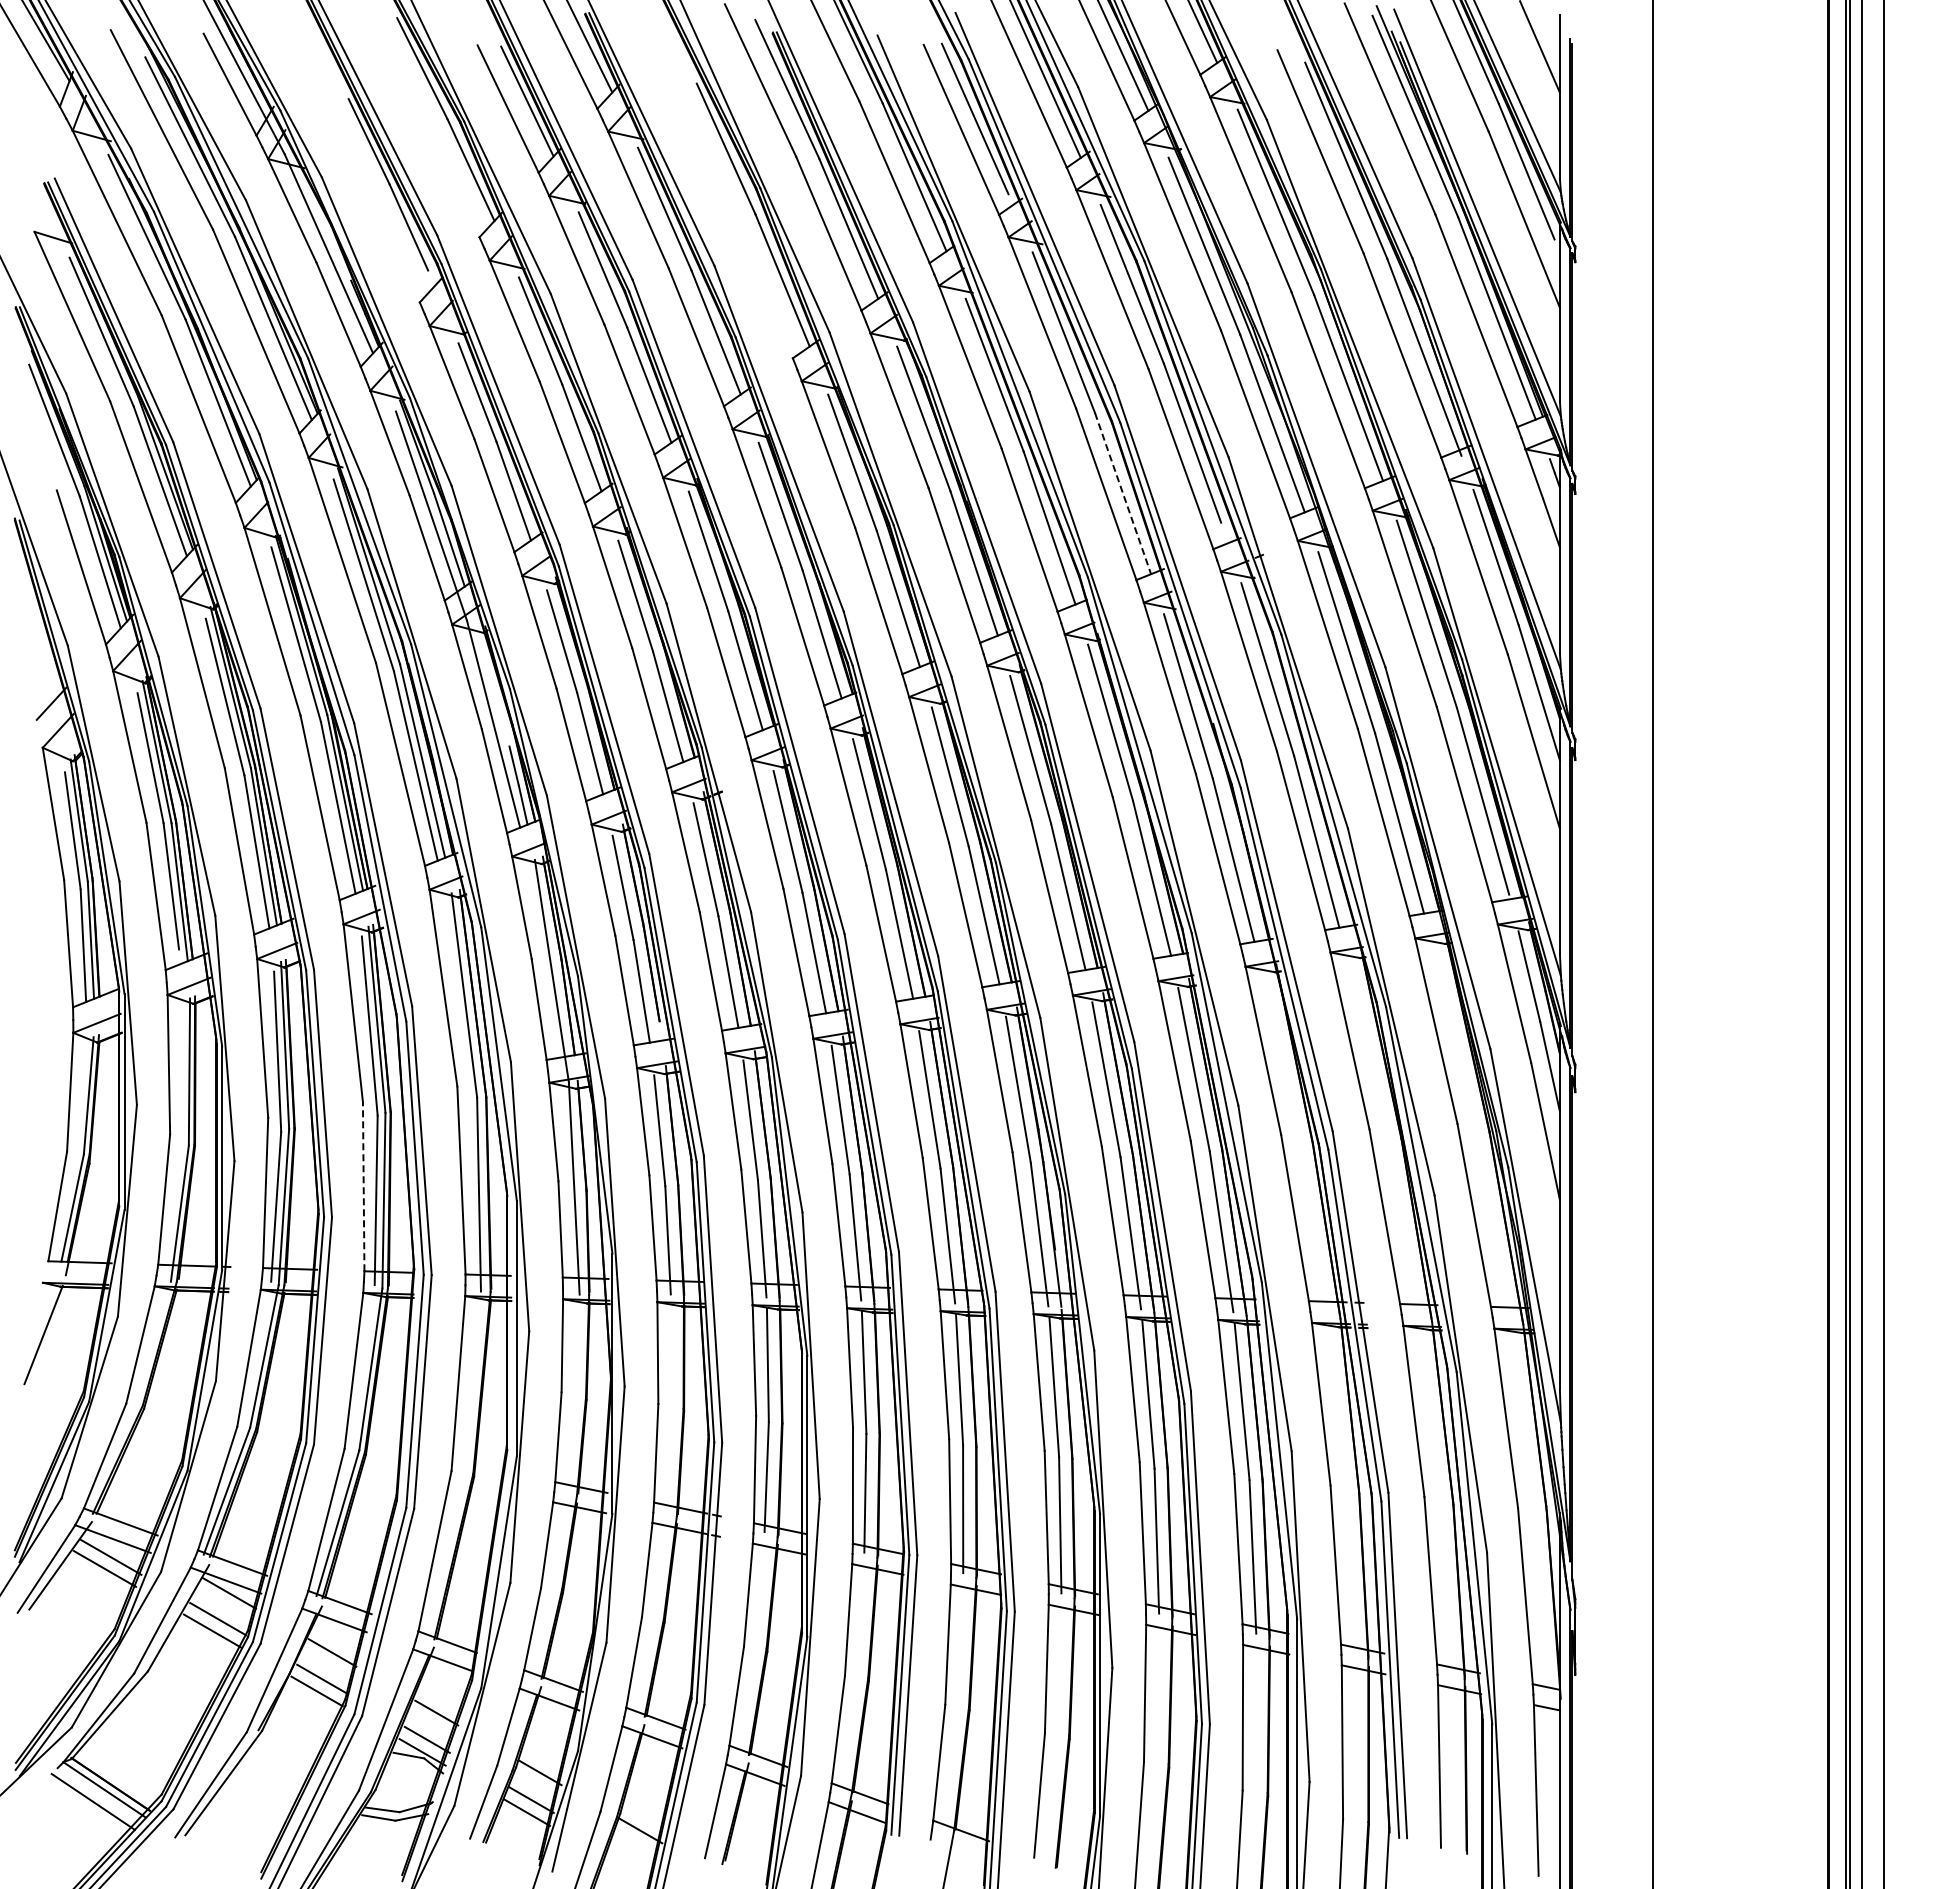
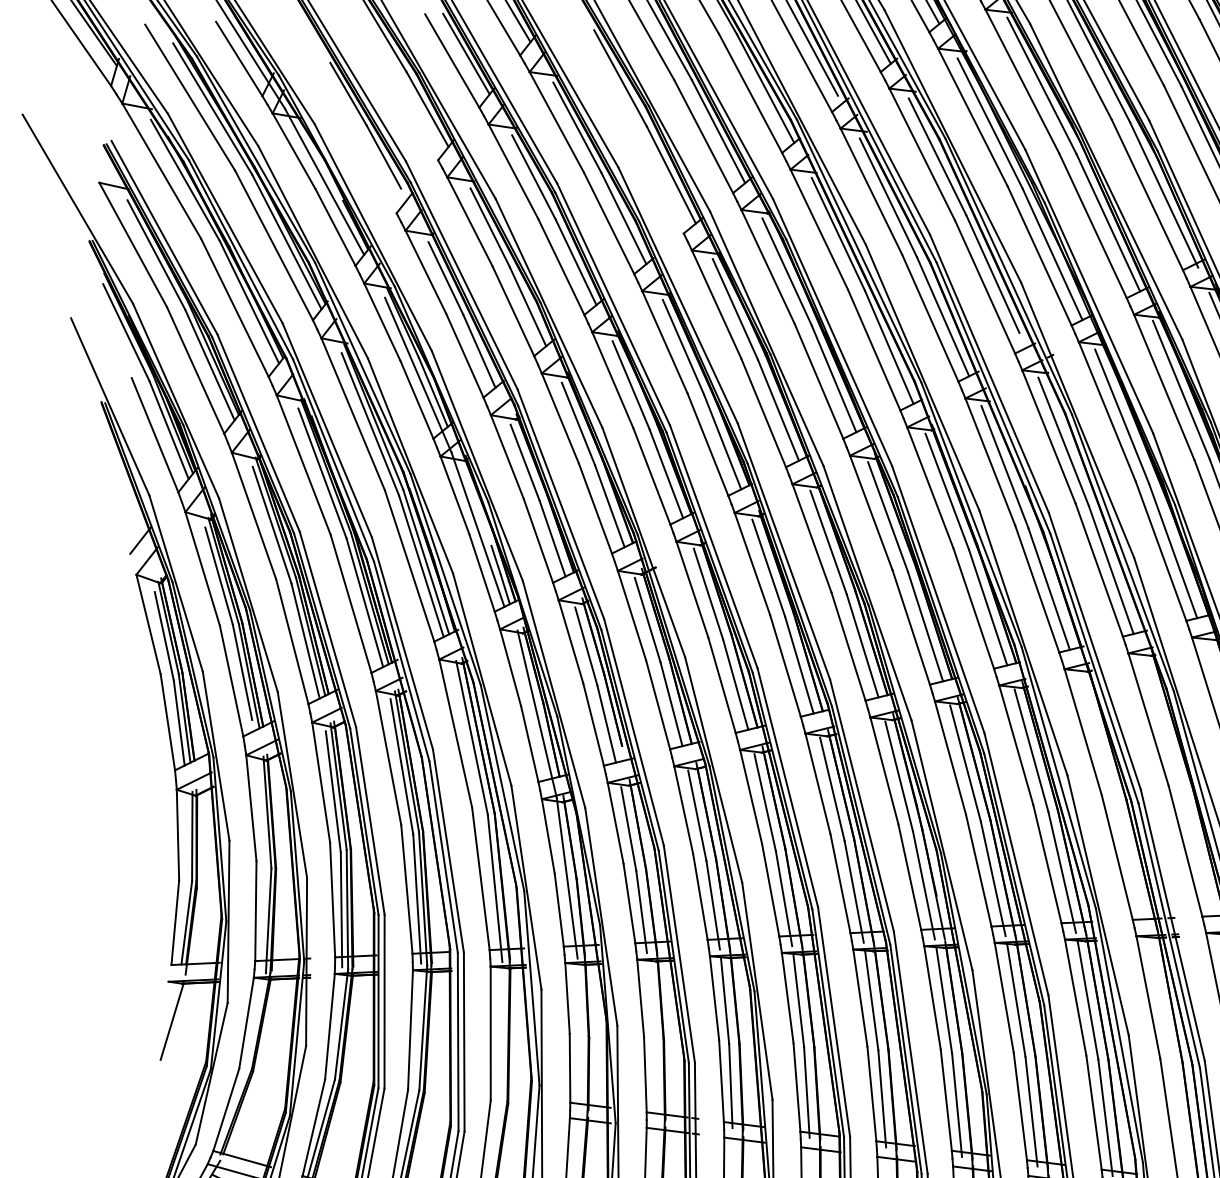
line: (1123, 494) -> (943, 317), dashed -> solid
line: (363, 1186) -> (406, 889), dashed -> solid

